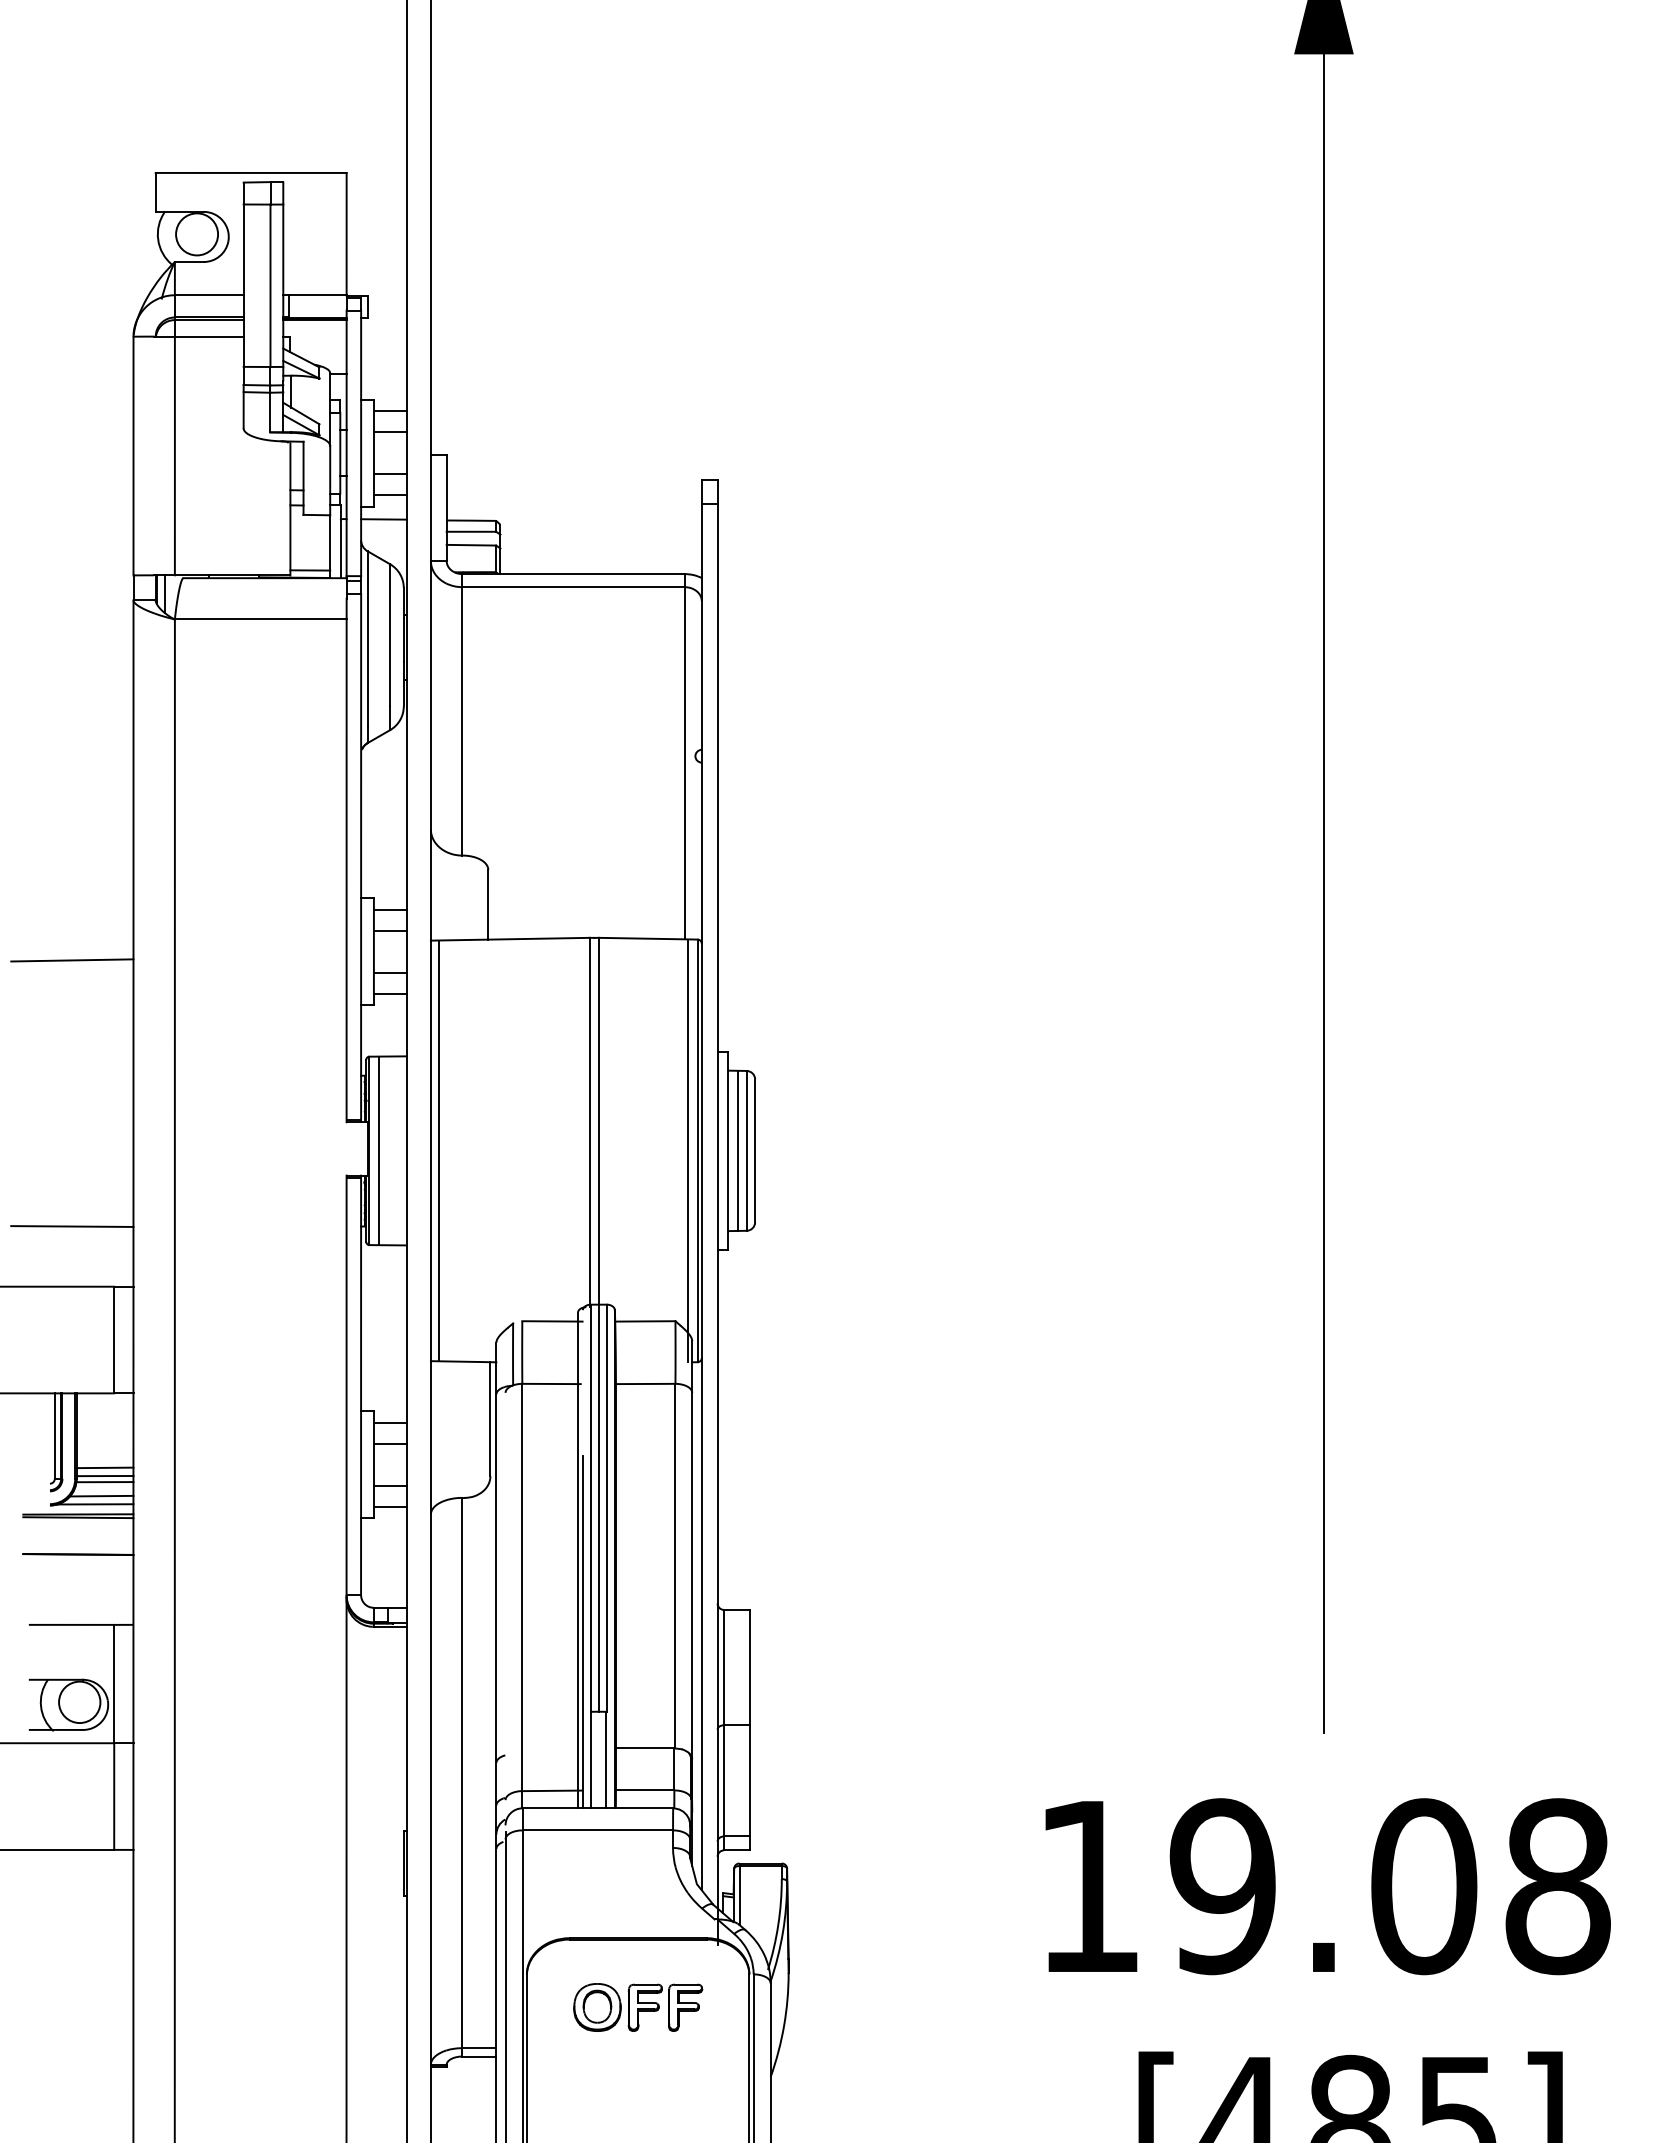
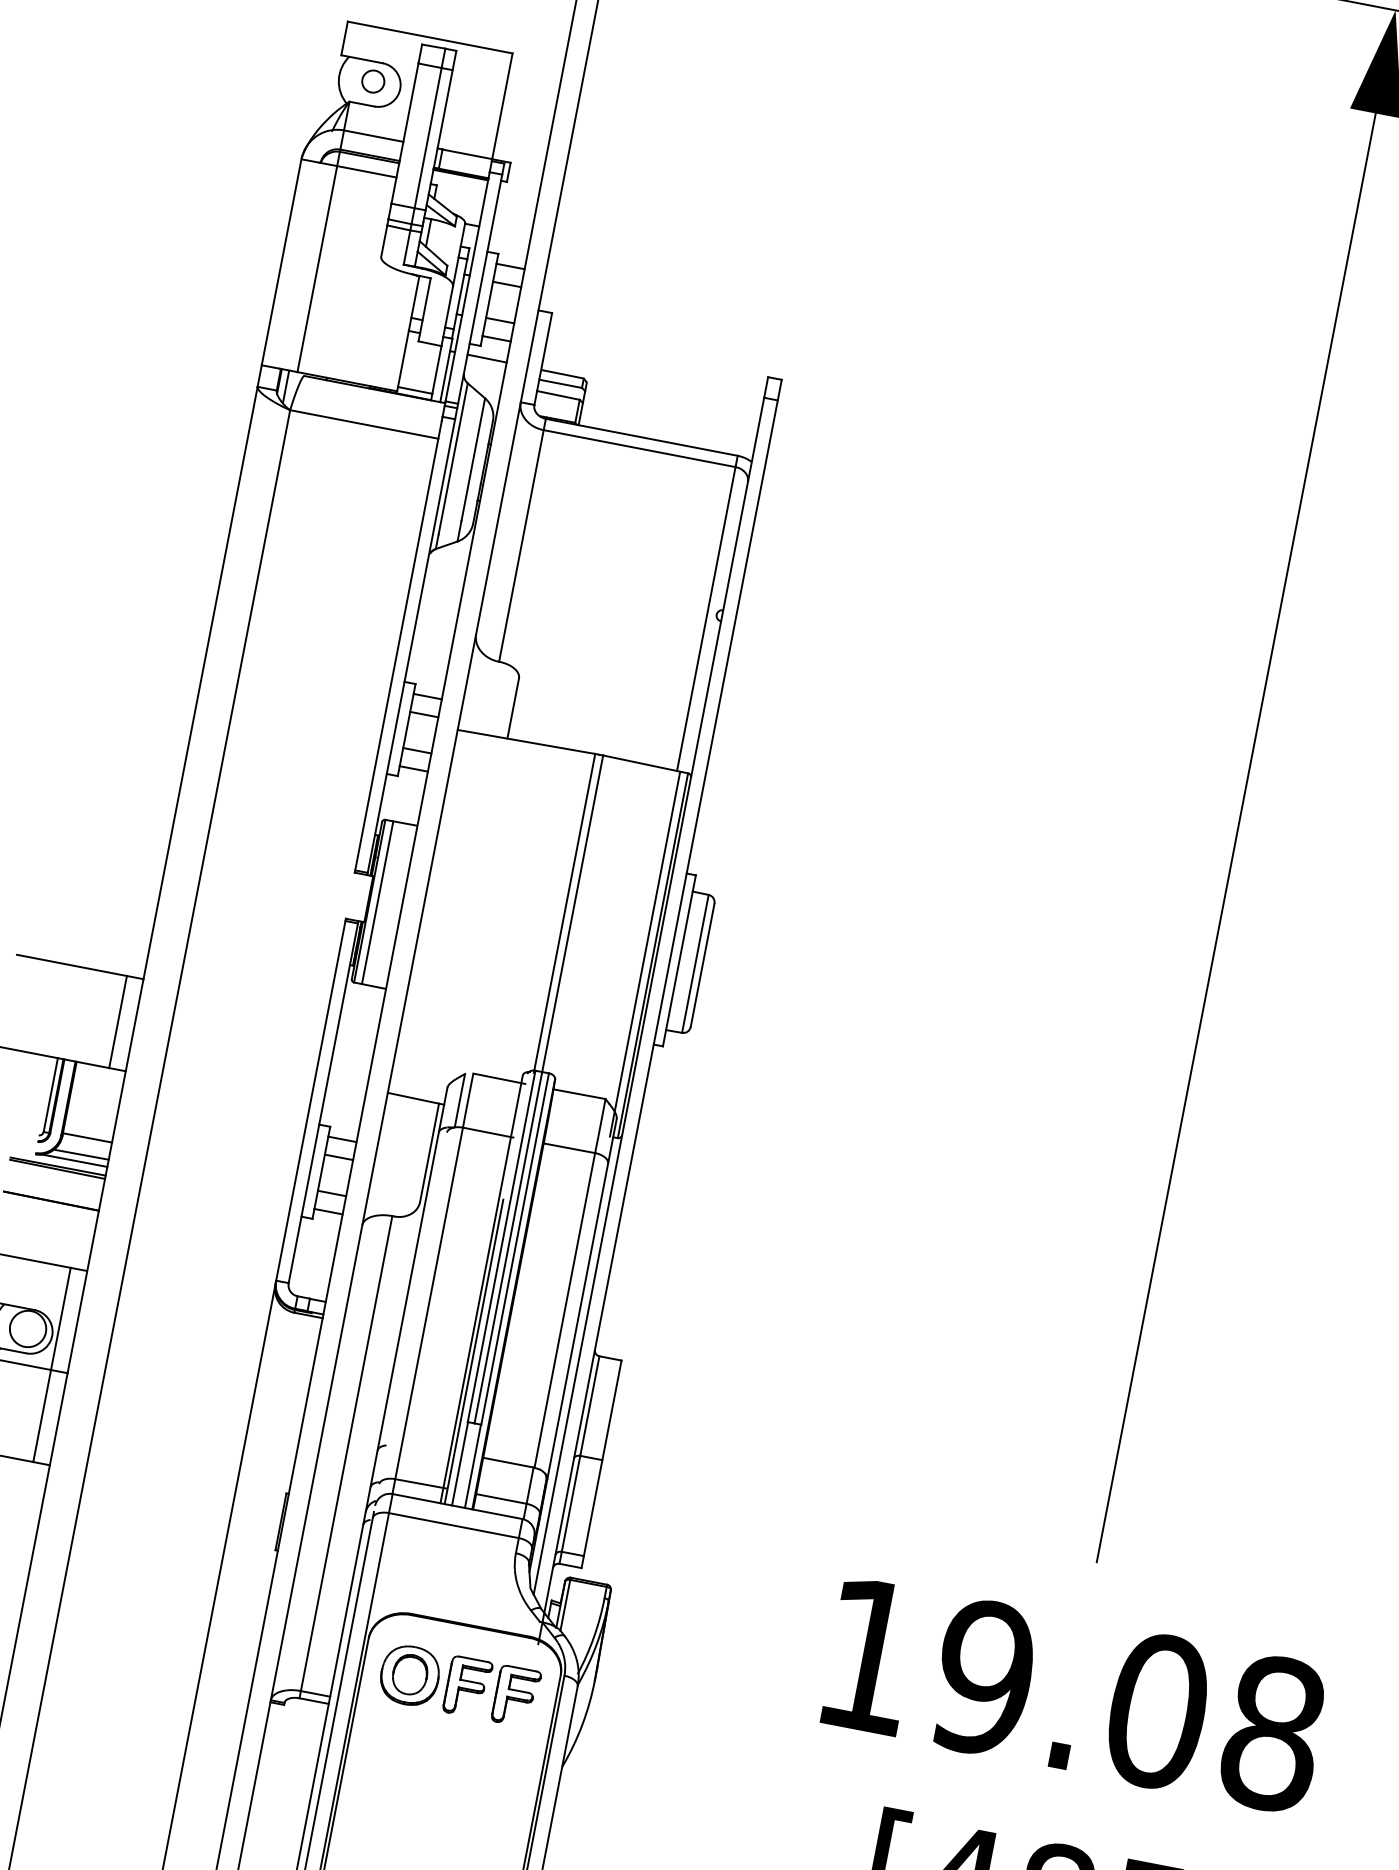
circle: (197, 234) -> (373, 81), size x0.6
line: (72, 960) -> (145, 687), removed
line: (439, 1150) -> (430, 912), removed
line: (737, 1150) -> (687, 962), removed
line: (72, 1226) -> (100, 917), removed
line: (104, 1467) -> (88, 1130), removed
line: (104, 1482) -> (85, 1143), removed
part: (638, 2007) -> (459, 1685), size x1.4

